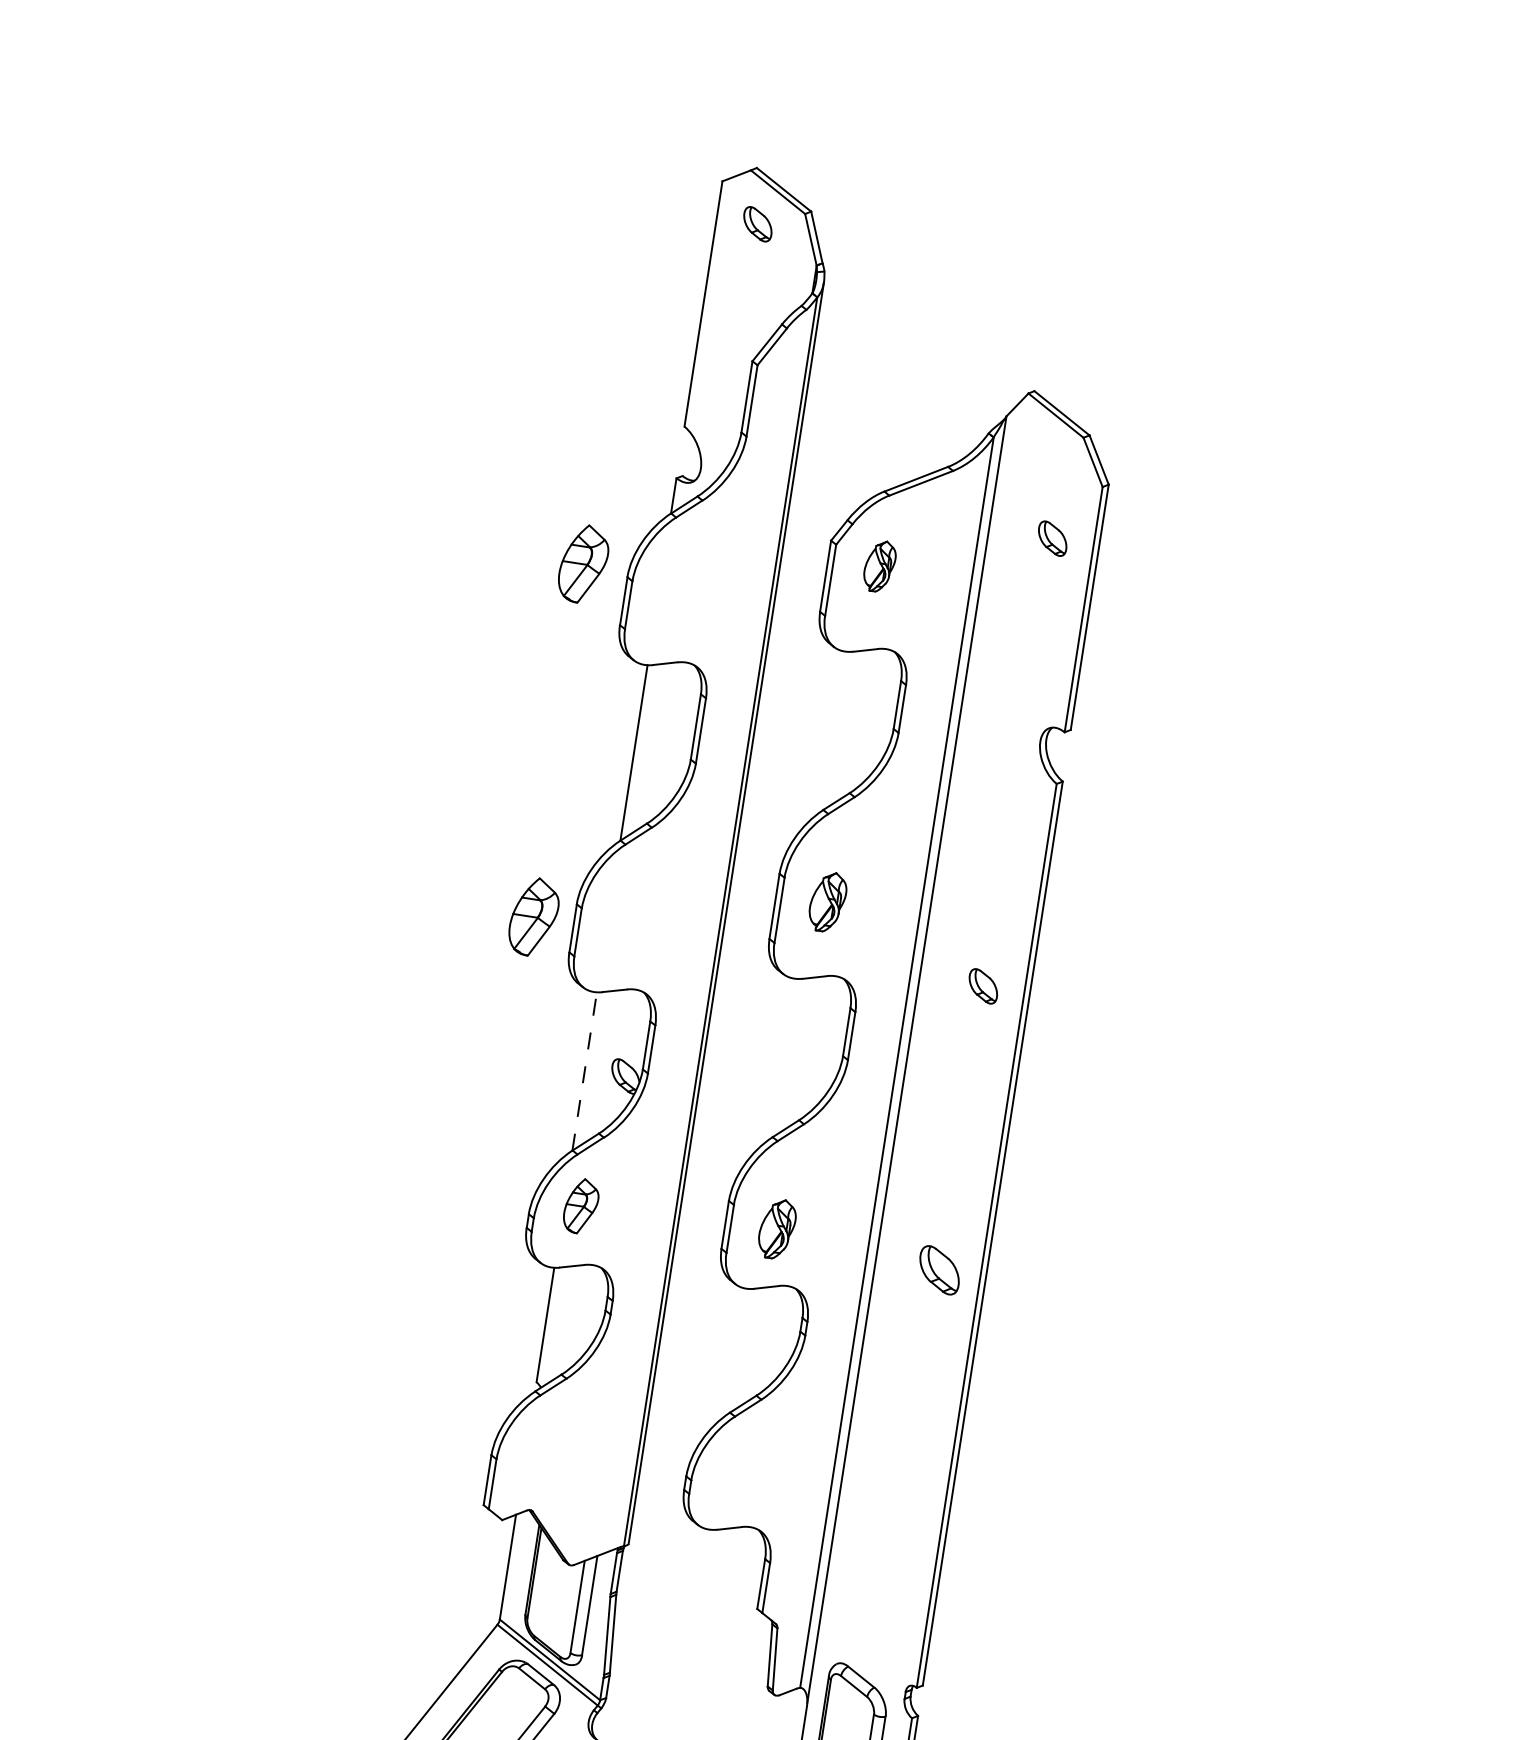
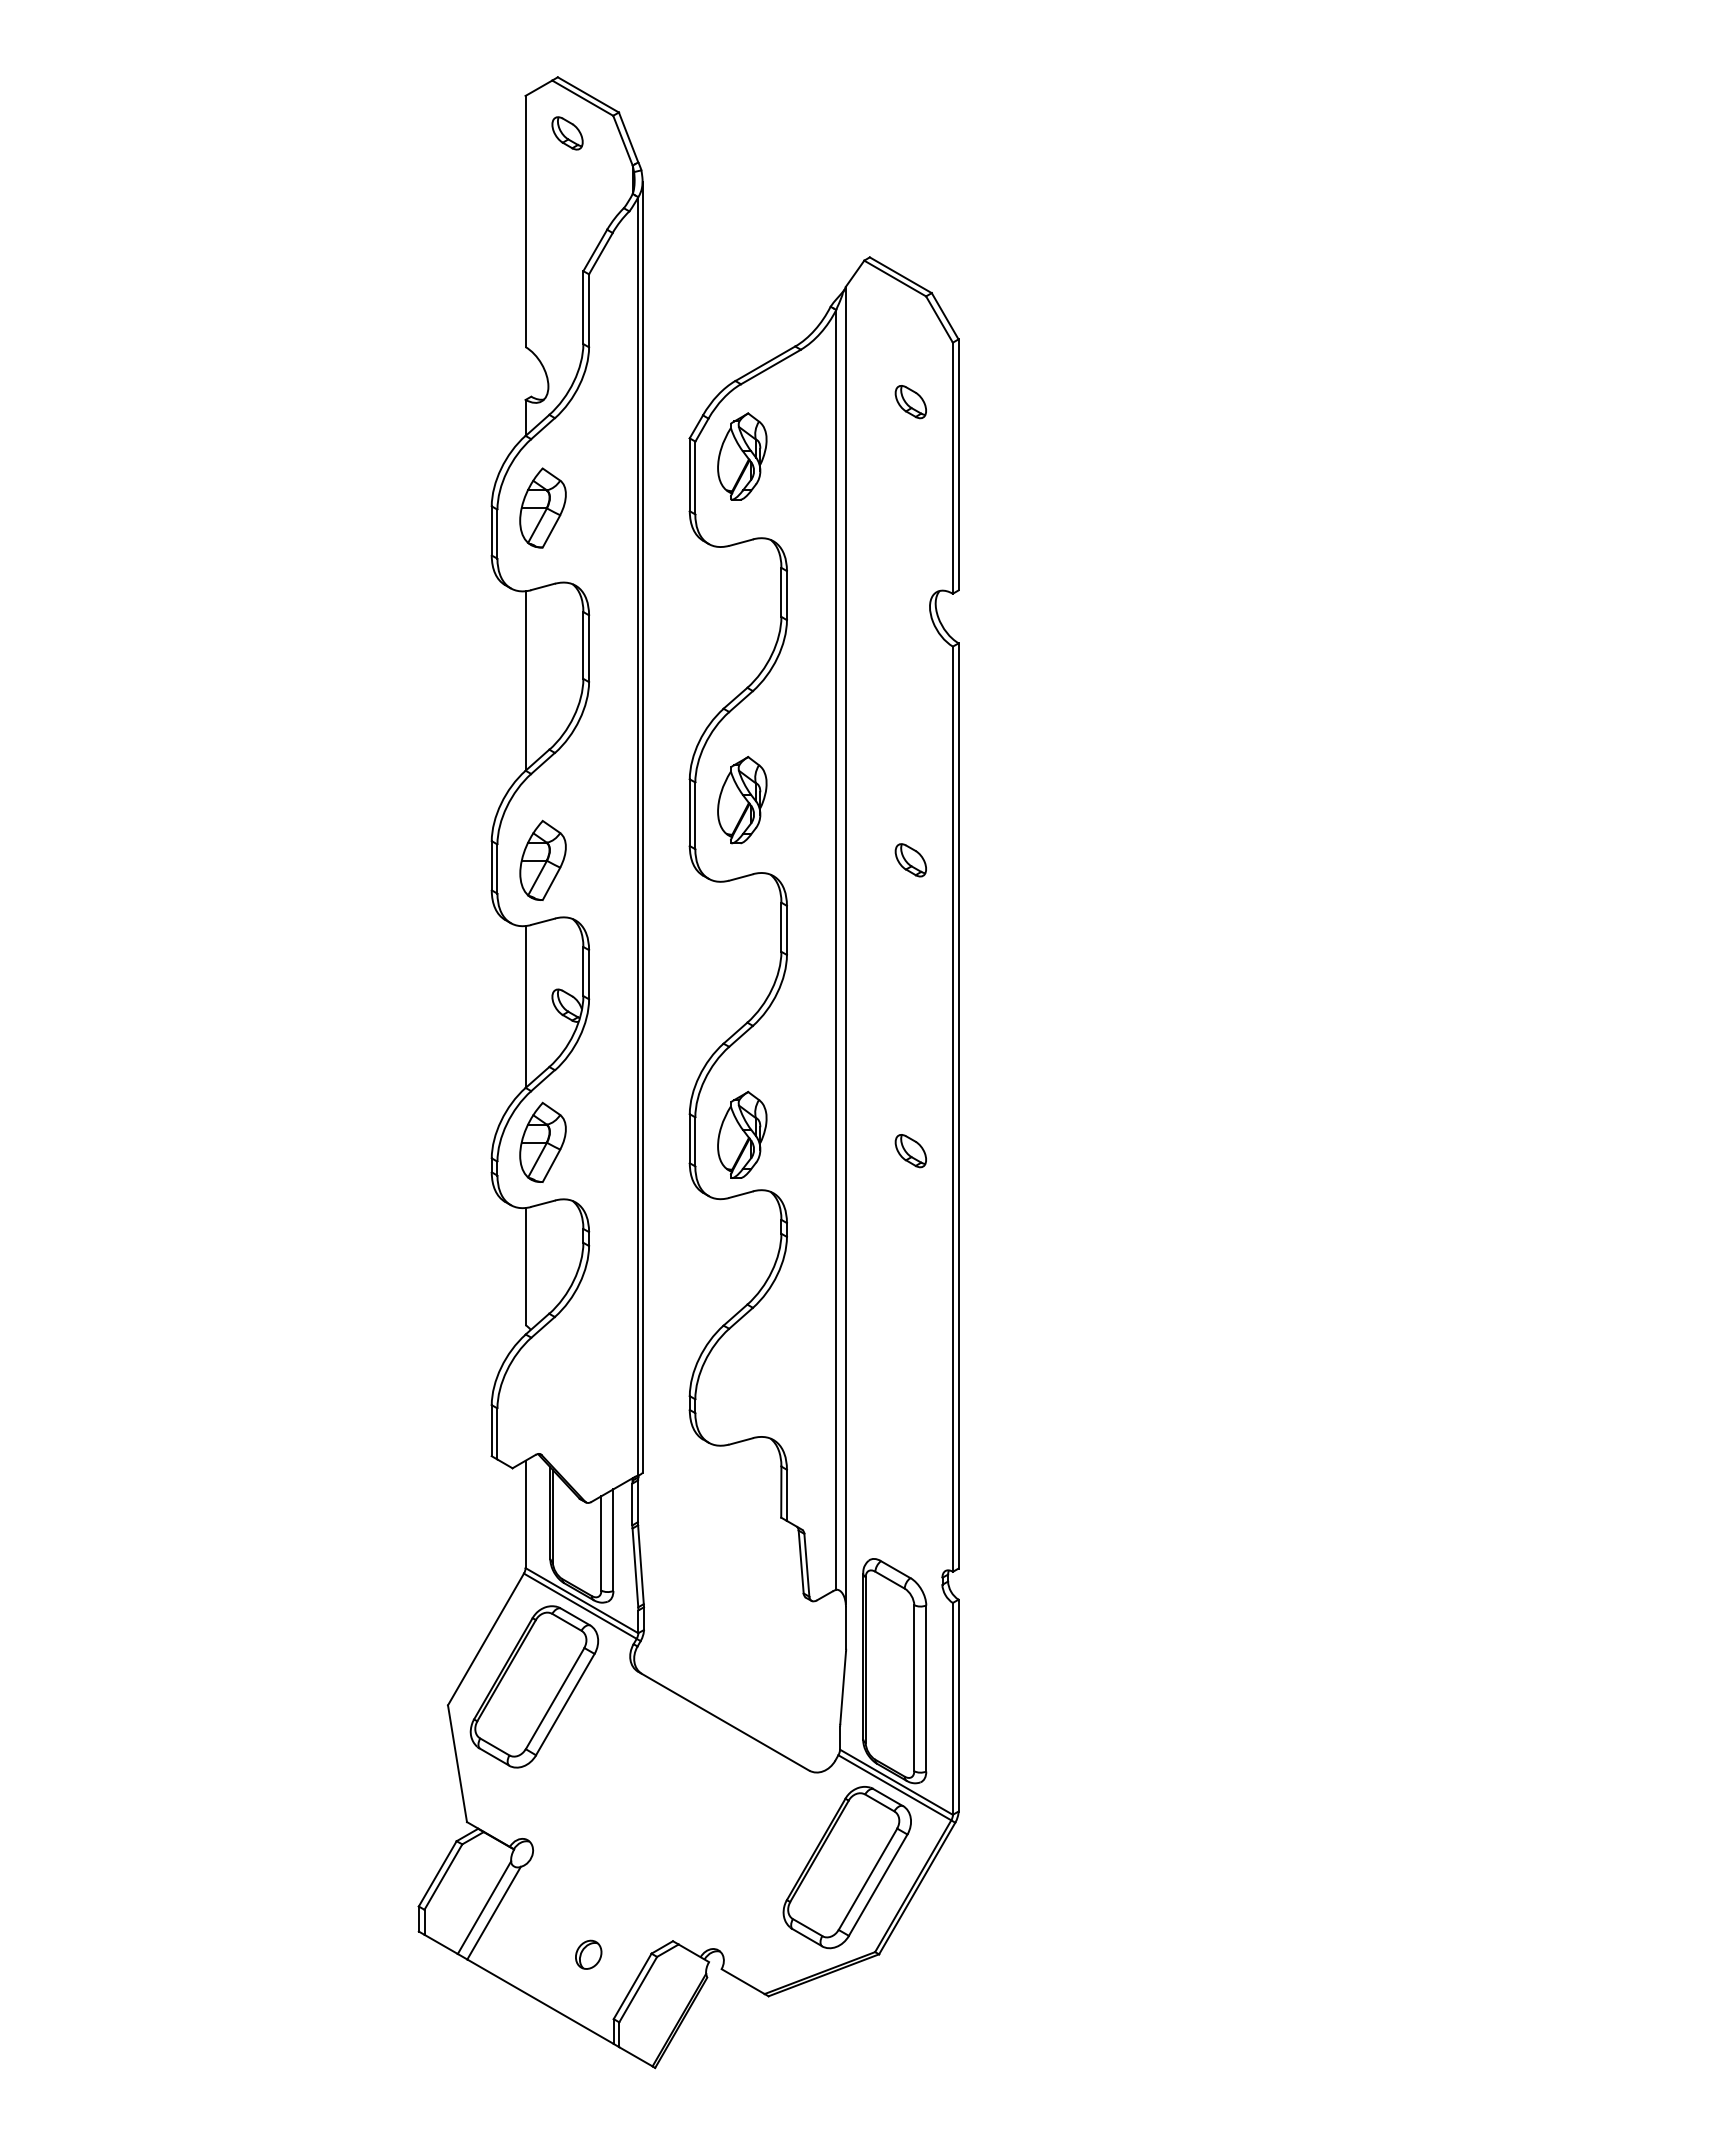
part: (583, 563) -> (542, 507), moved
part: (879, 566) -> (742, 456), size x1.67
part: (828, 901) -> (742, 799), size x1.43
part: (533, 915) -> (542, 859), moved
line: (584, 1071) -> (525, 1007), dashed -> solid
part: (580, 1205) -> (542, 1141), size x1.43
part: (777, 1228) -> (742, 1134), size x1.43
part: (938, 1270) -> (910, 1151), size x0.71

